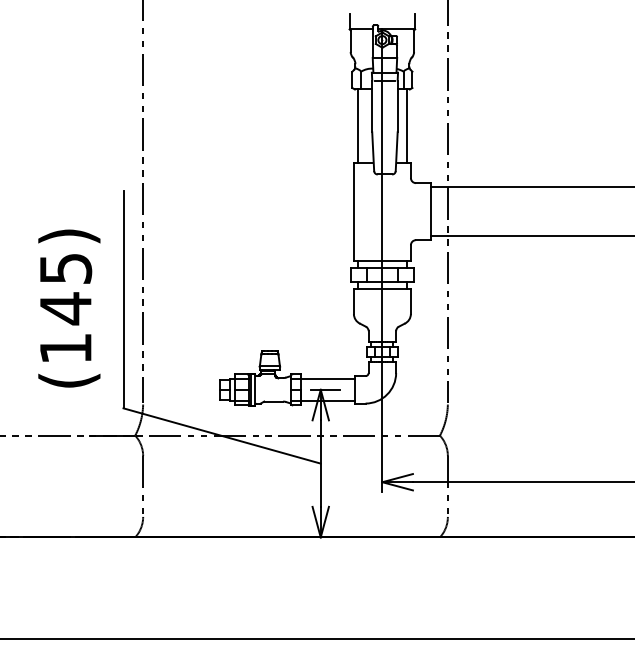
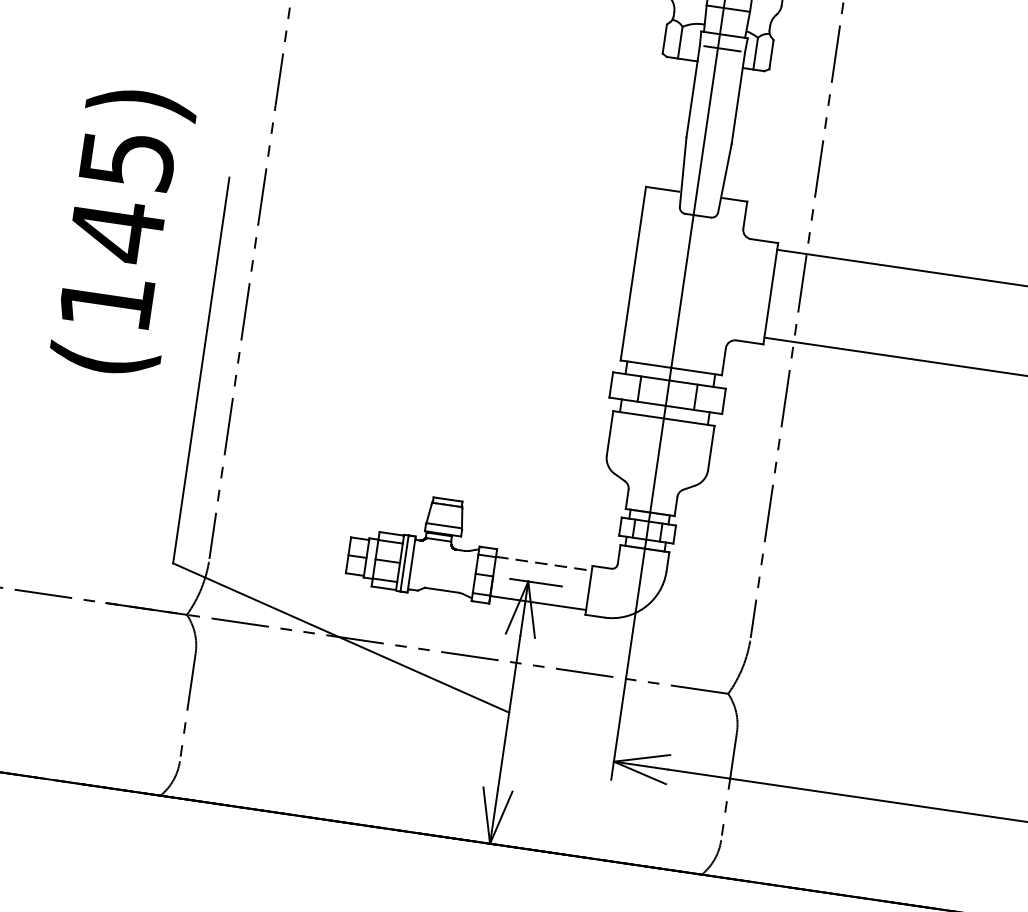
line: (357, 125) -> (662, 121), removed
line: (407, 125) -> (750, 134), removed
text: (69, 308) -> (123, 231), moved
line: (327, 378) -> (543, 563), solid -> dashed

